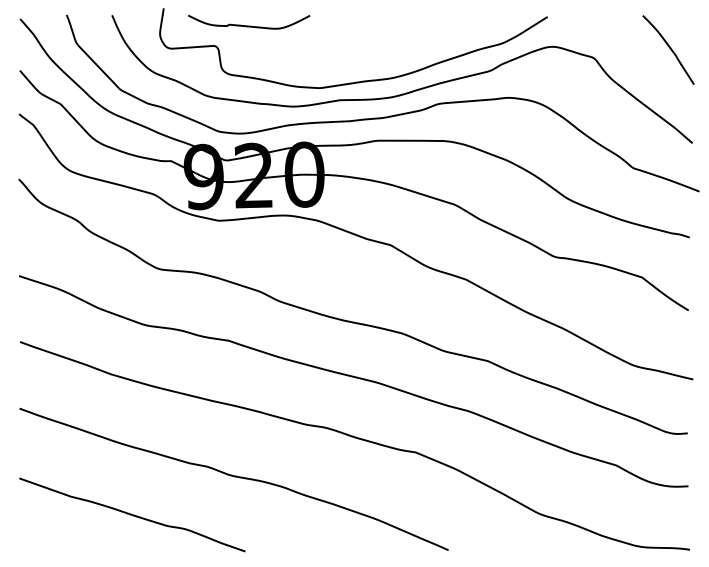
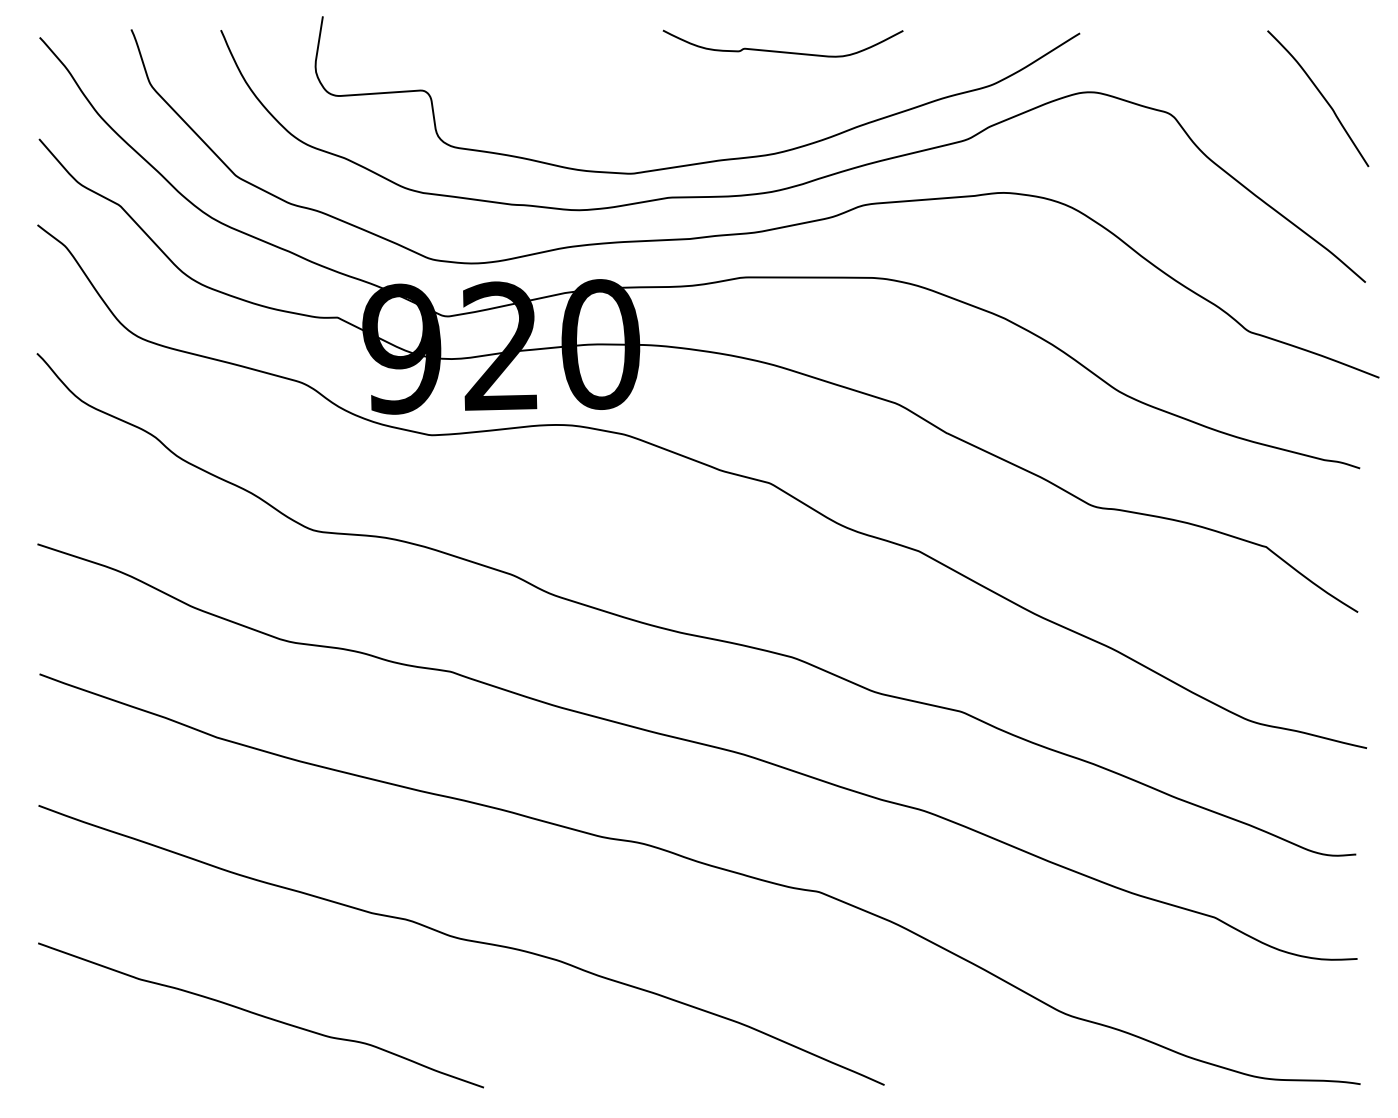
curve: (249, 25) -> (783, 50), moved

